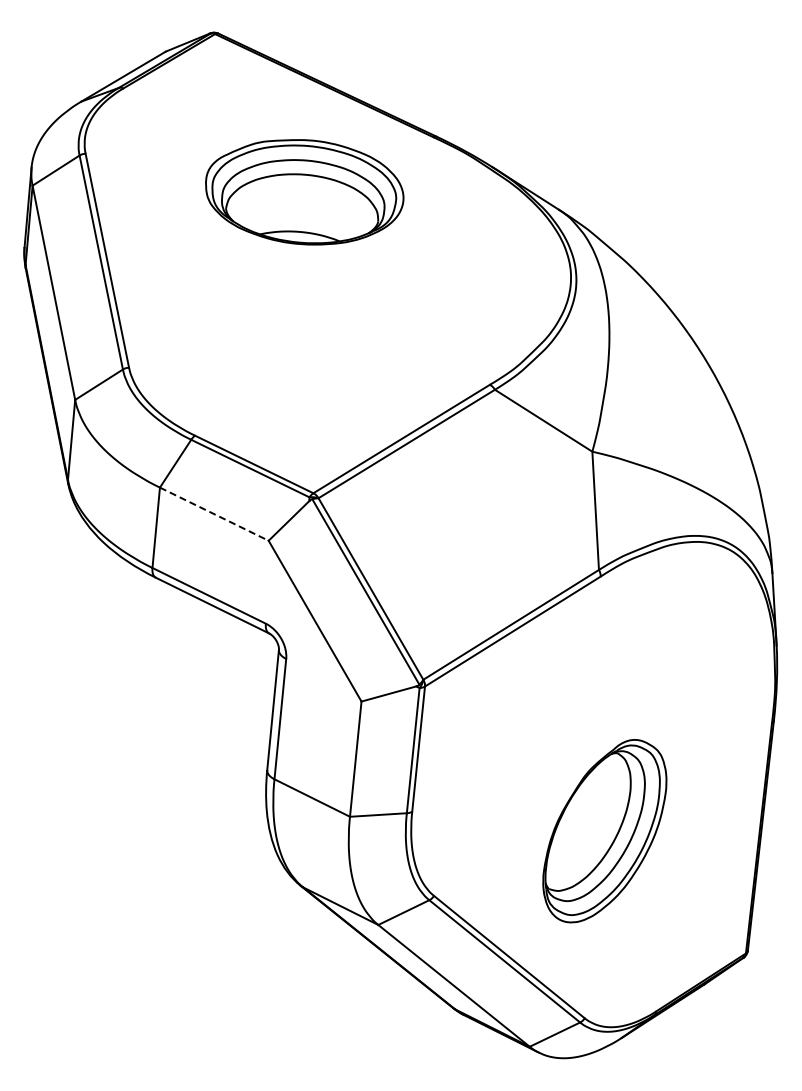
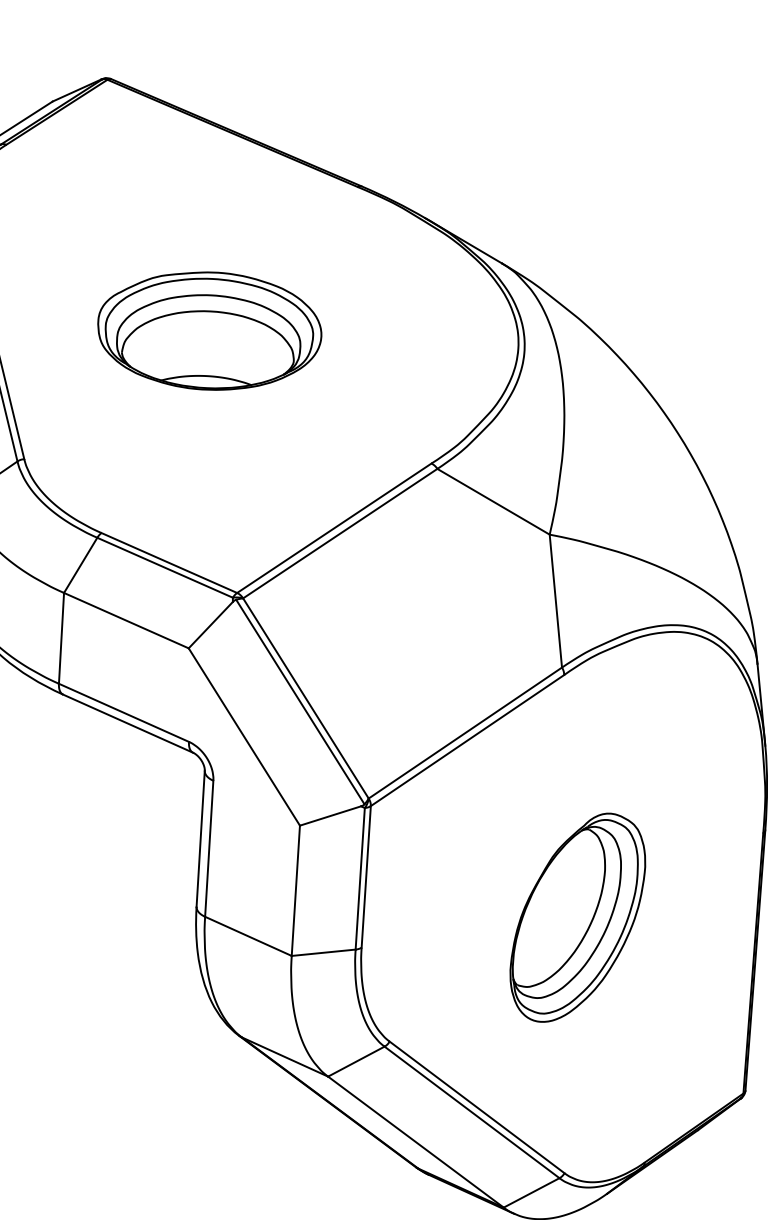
part: (304, 192) -> (209, 331), moved
line: (214, 514) -> (126, 620), dashed -> solid
part: (604, 831) -> (577, 918), moved

